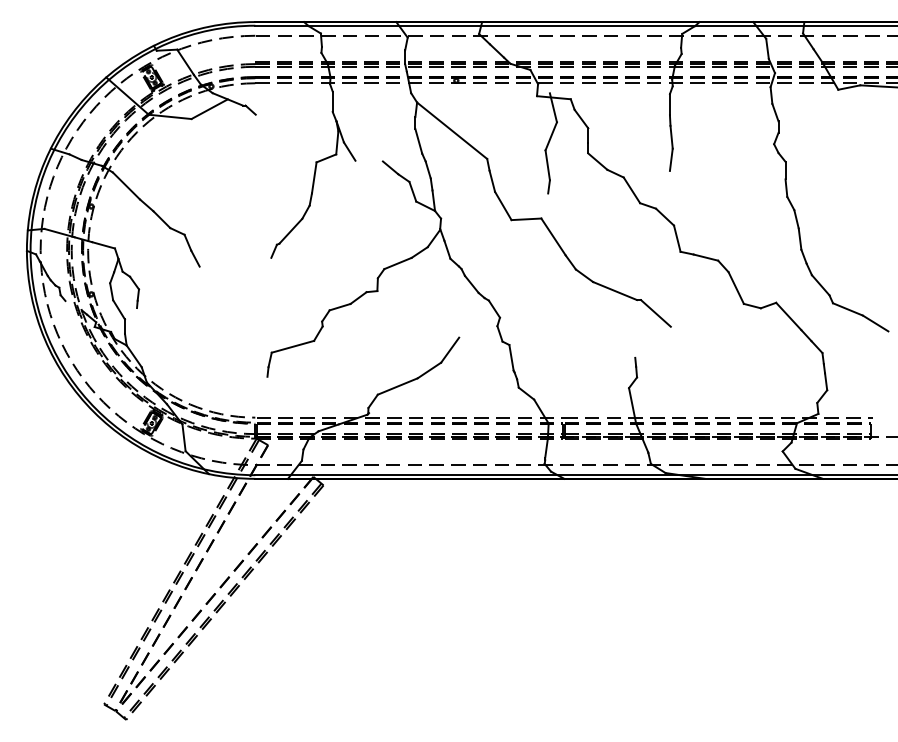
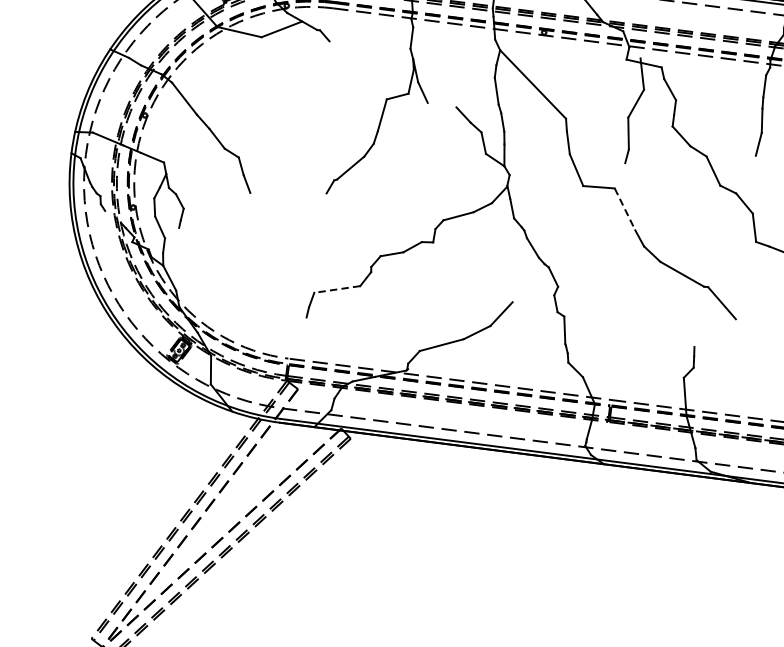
line: (553, 237) -> (624, 209), solid -> dashed
line: (292, 346) -> (336, 289), solid -> dashed

